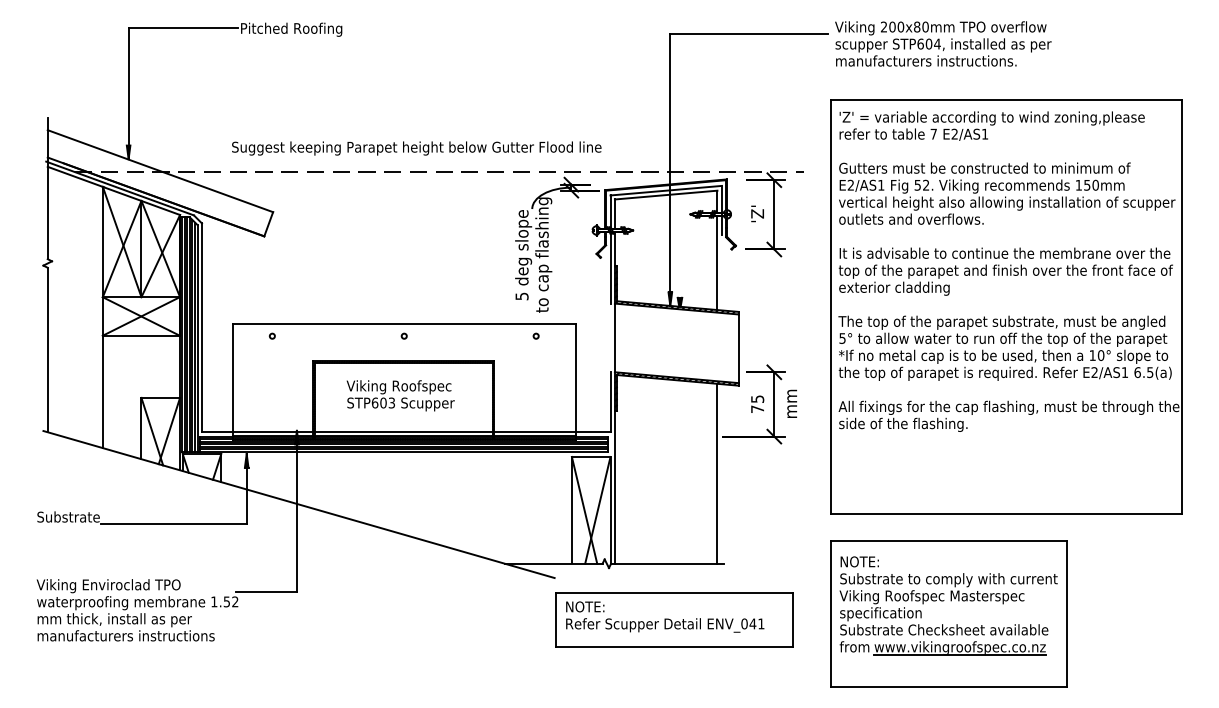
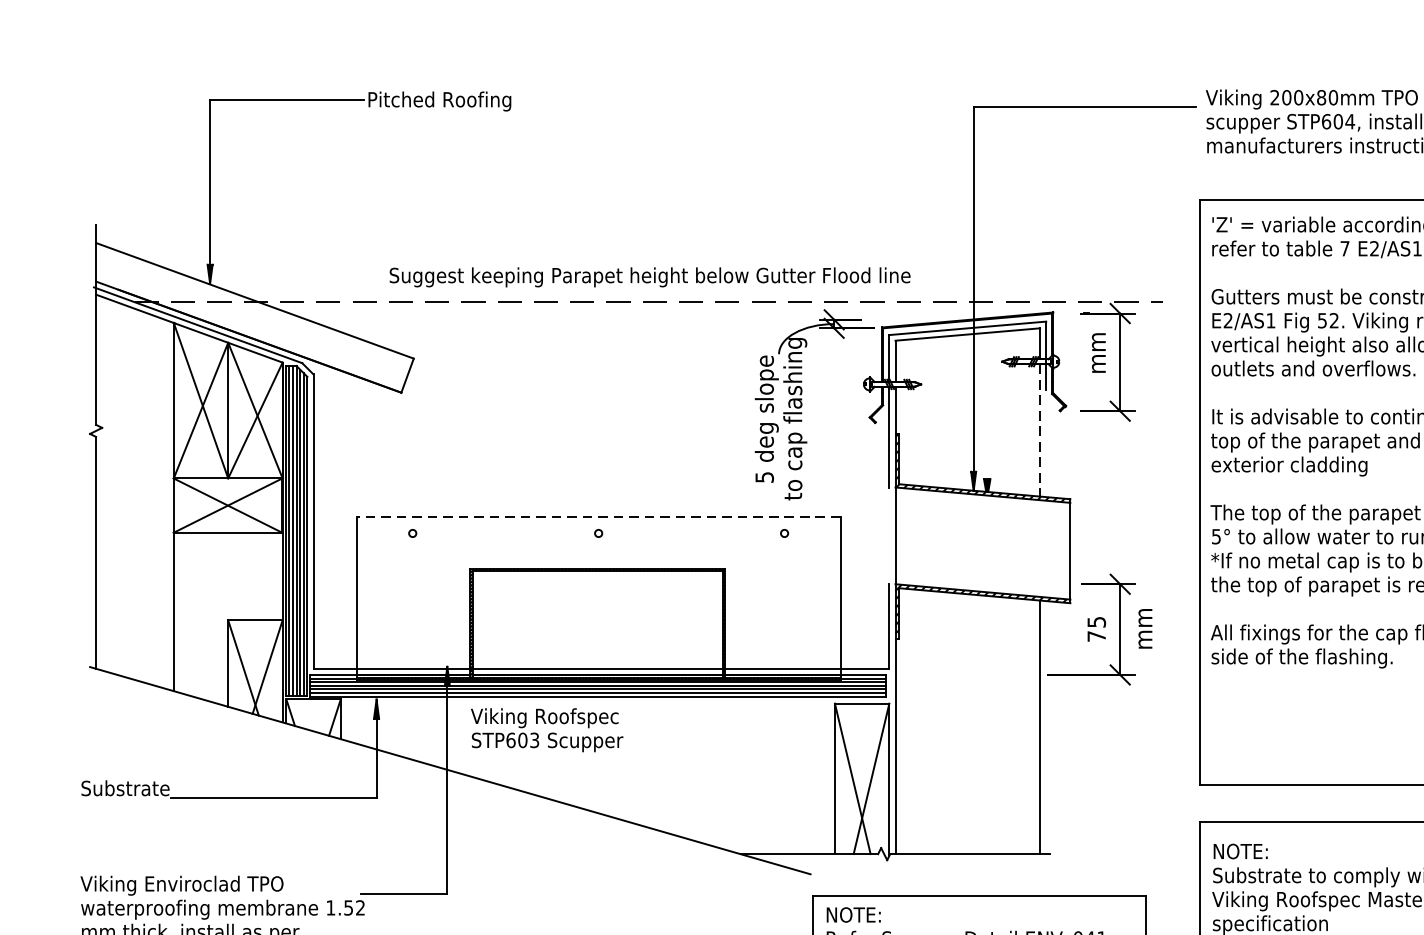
text: (416, 148) -> (649, 277), moved
text: (757, 208) -> (1096, 353), 'Z' -> mm
line: (717, 263) -> (1040, 430), solid -> dashed
line: (404, 324) -> (598, 516), solid -> dashed
text: (400, 395) -> (546, 729), moved

